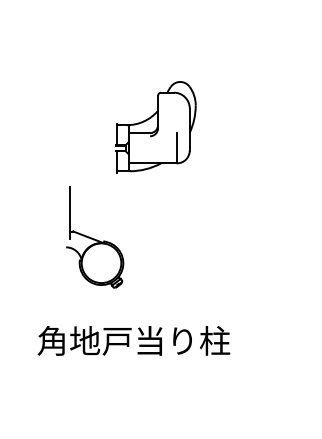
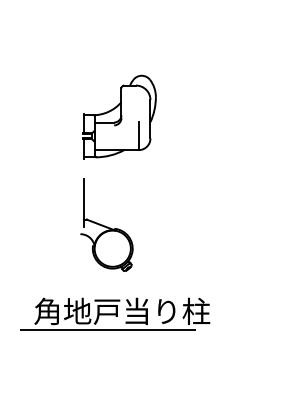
part: (155, 127) -> (119, 117), moved
part: (95, 237) -> (107, 225), moved
line: (118, 361) -> (108, 330), added

